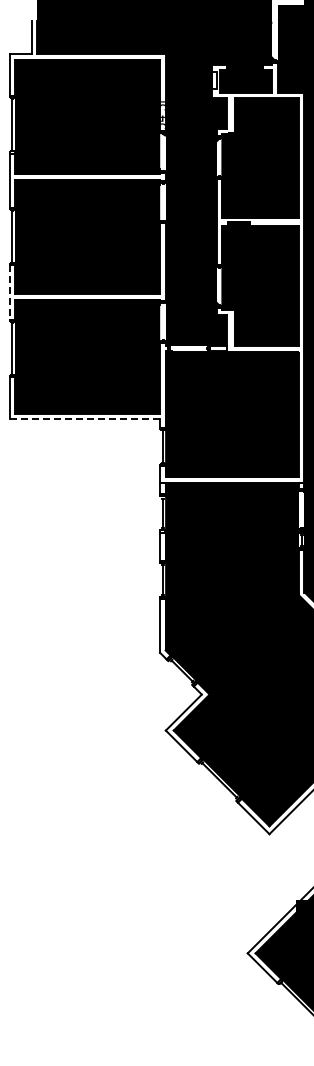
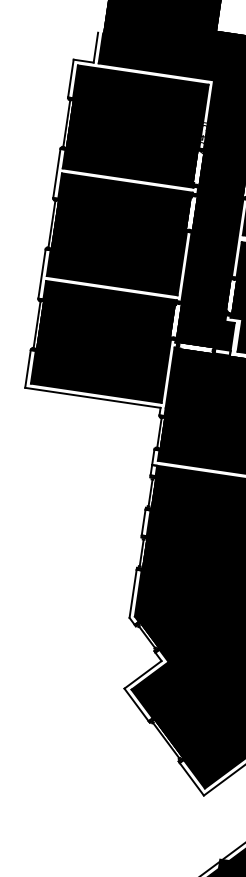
line: (9, 293) -> (41, 274), dashed -> solid
line: (85, 419) -> (93, 398), dashed -> solid

